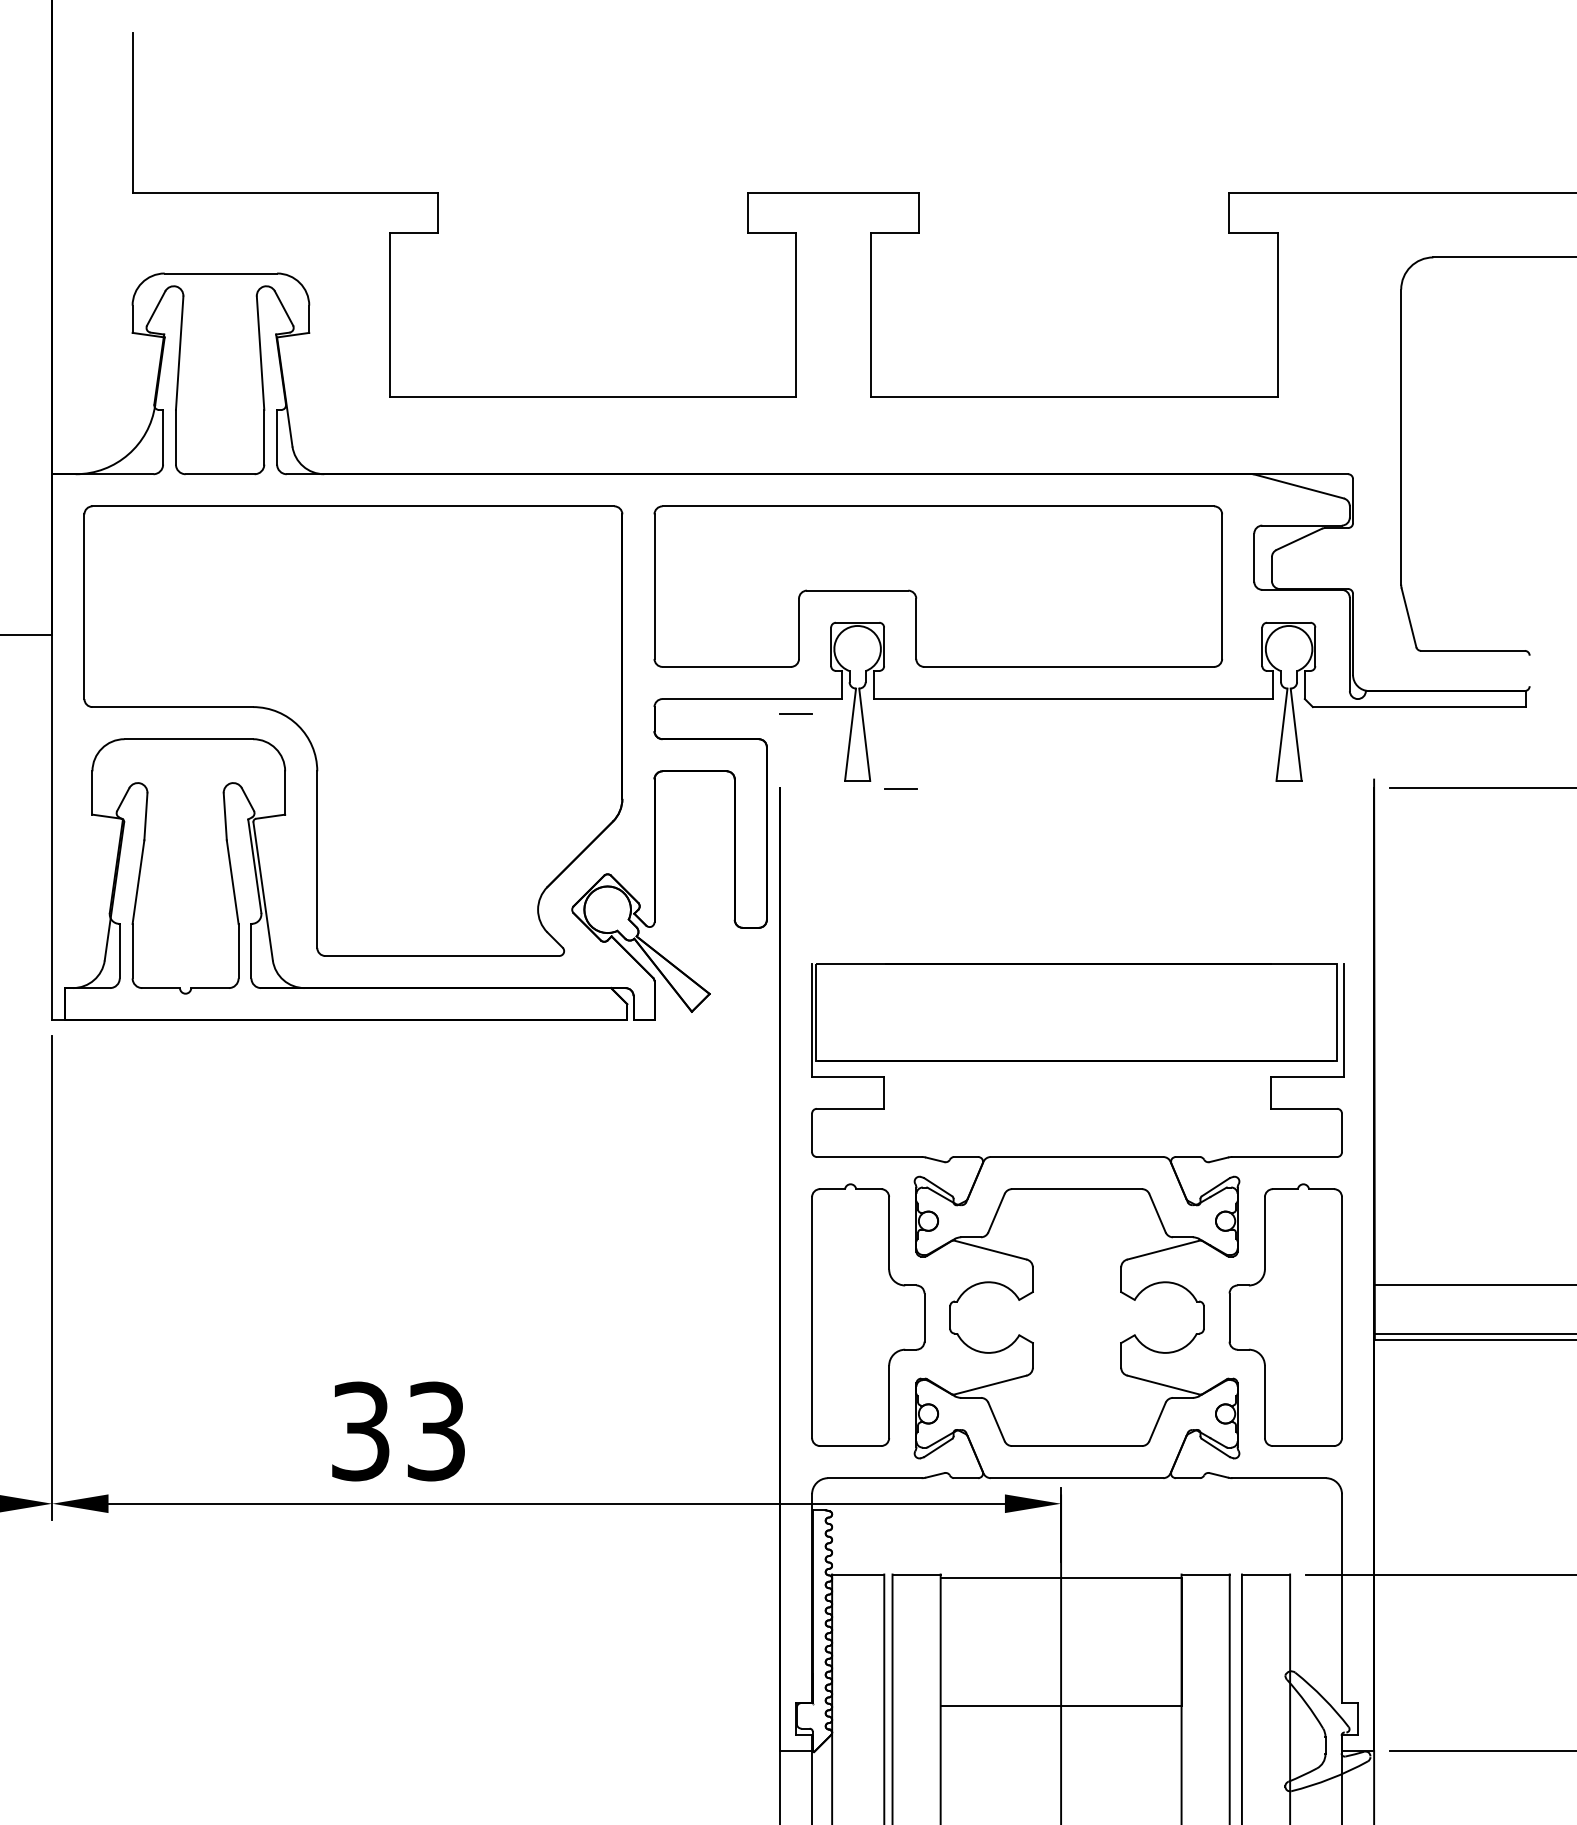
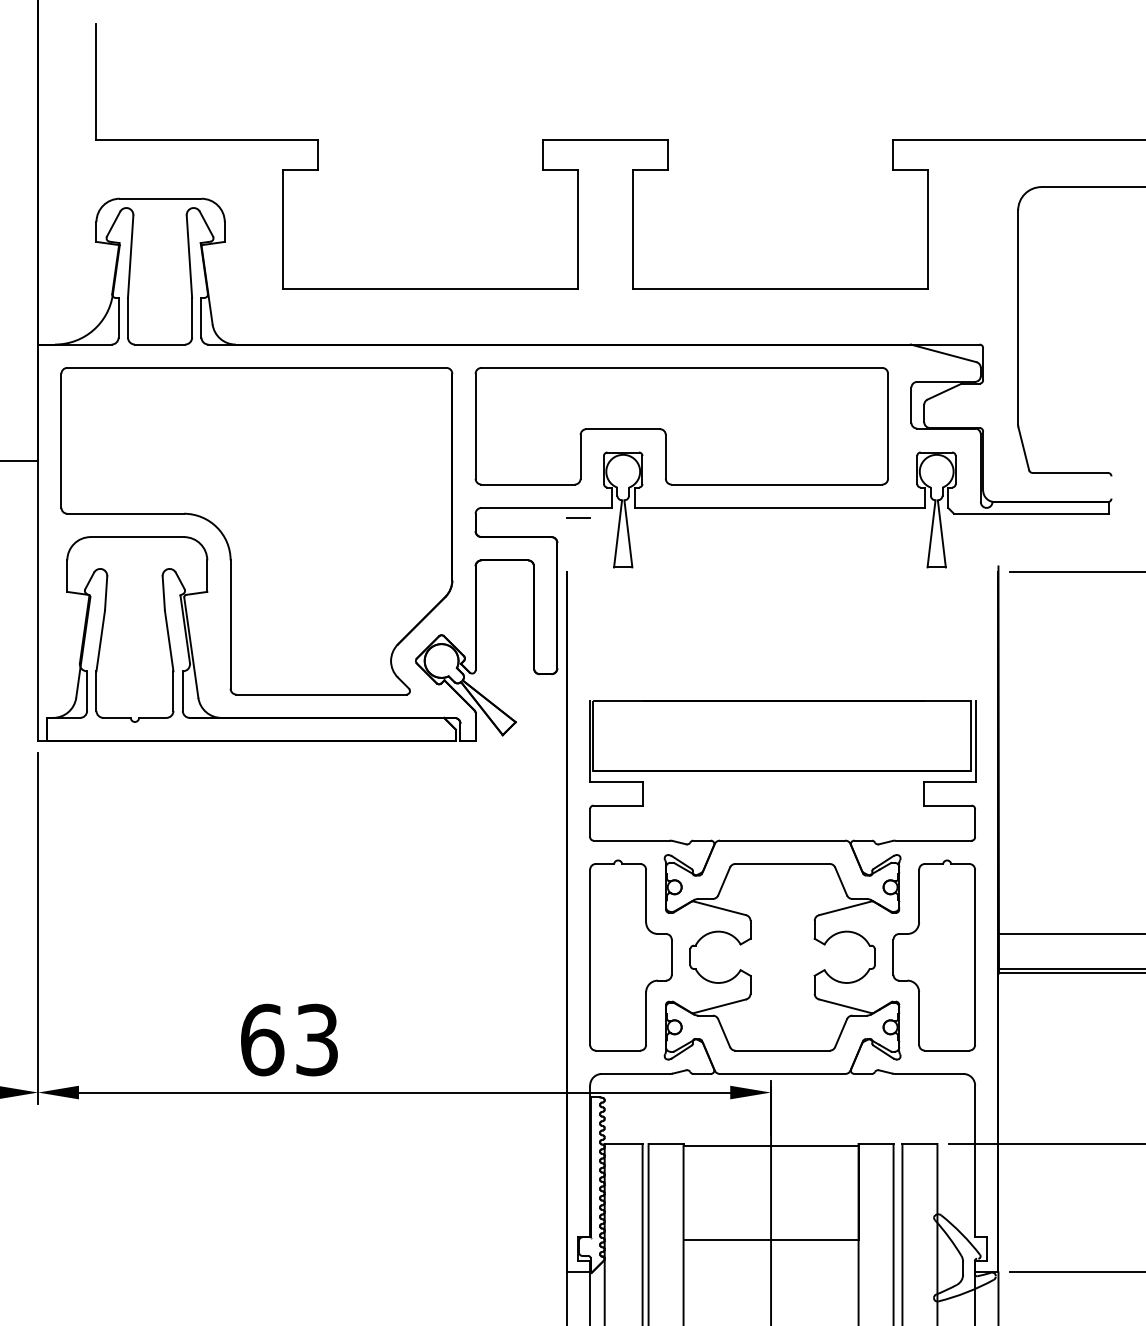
line: (900, 787) -> (654, 572), removed
text: (361, 1430) -> (262, 1039), 33 -> 63

